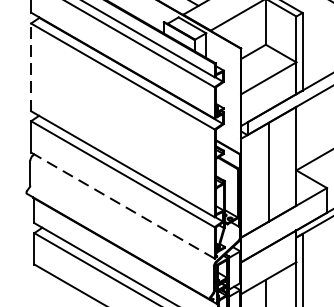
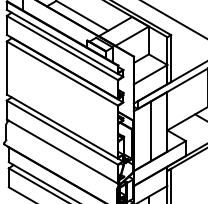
line: (30, 68) -> (6, 68), dashed -> solid
line: (121, 205) -> (61, 151), dashed -> solid

